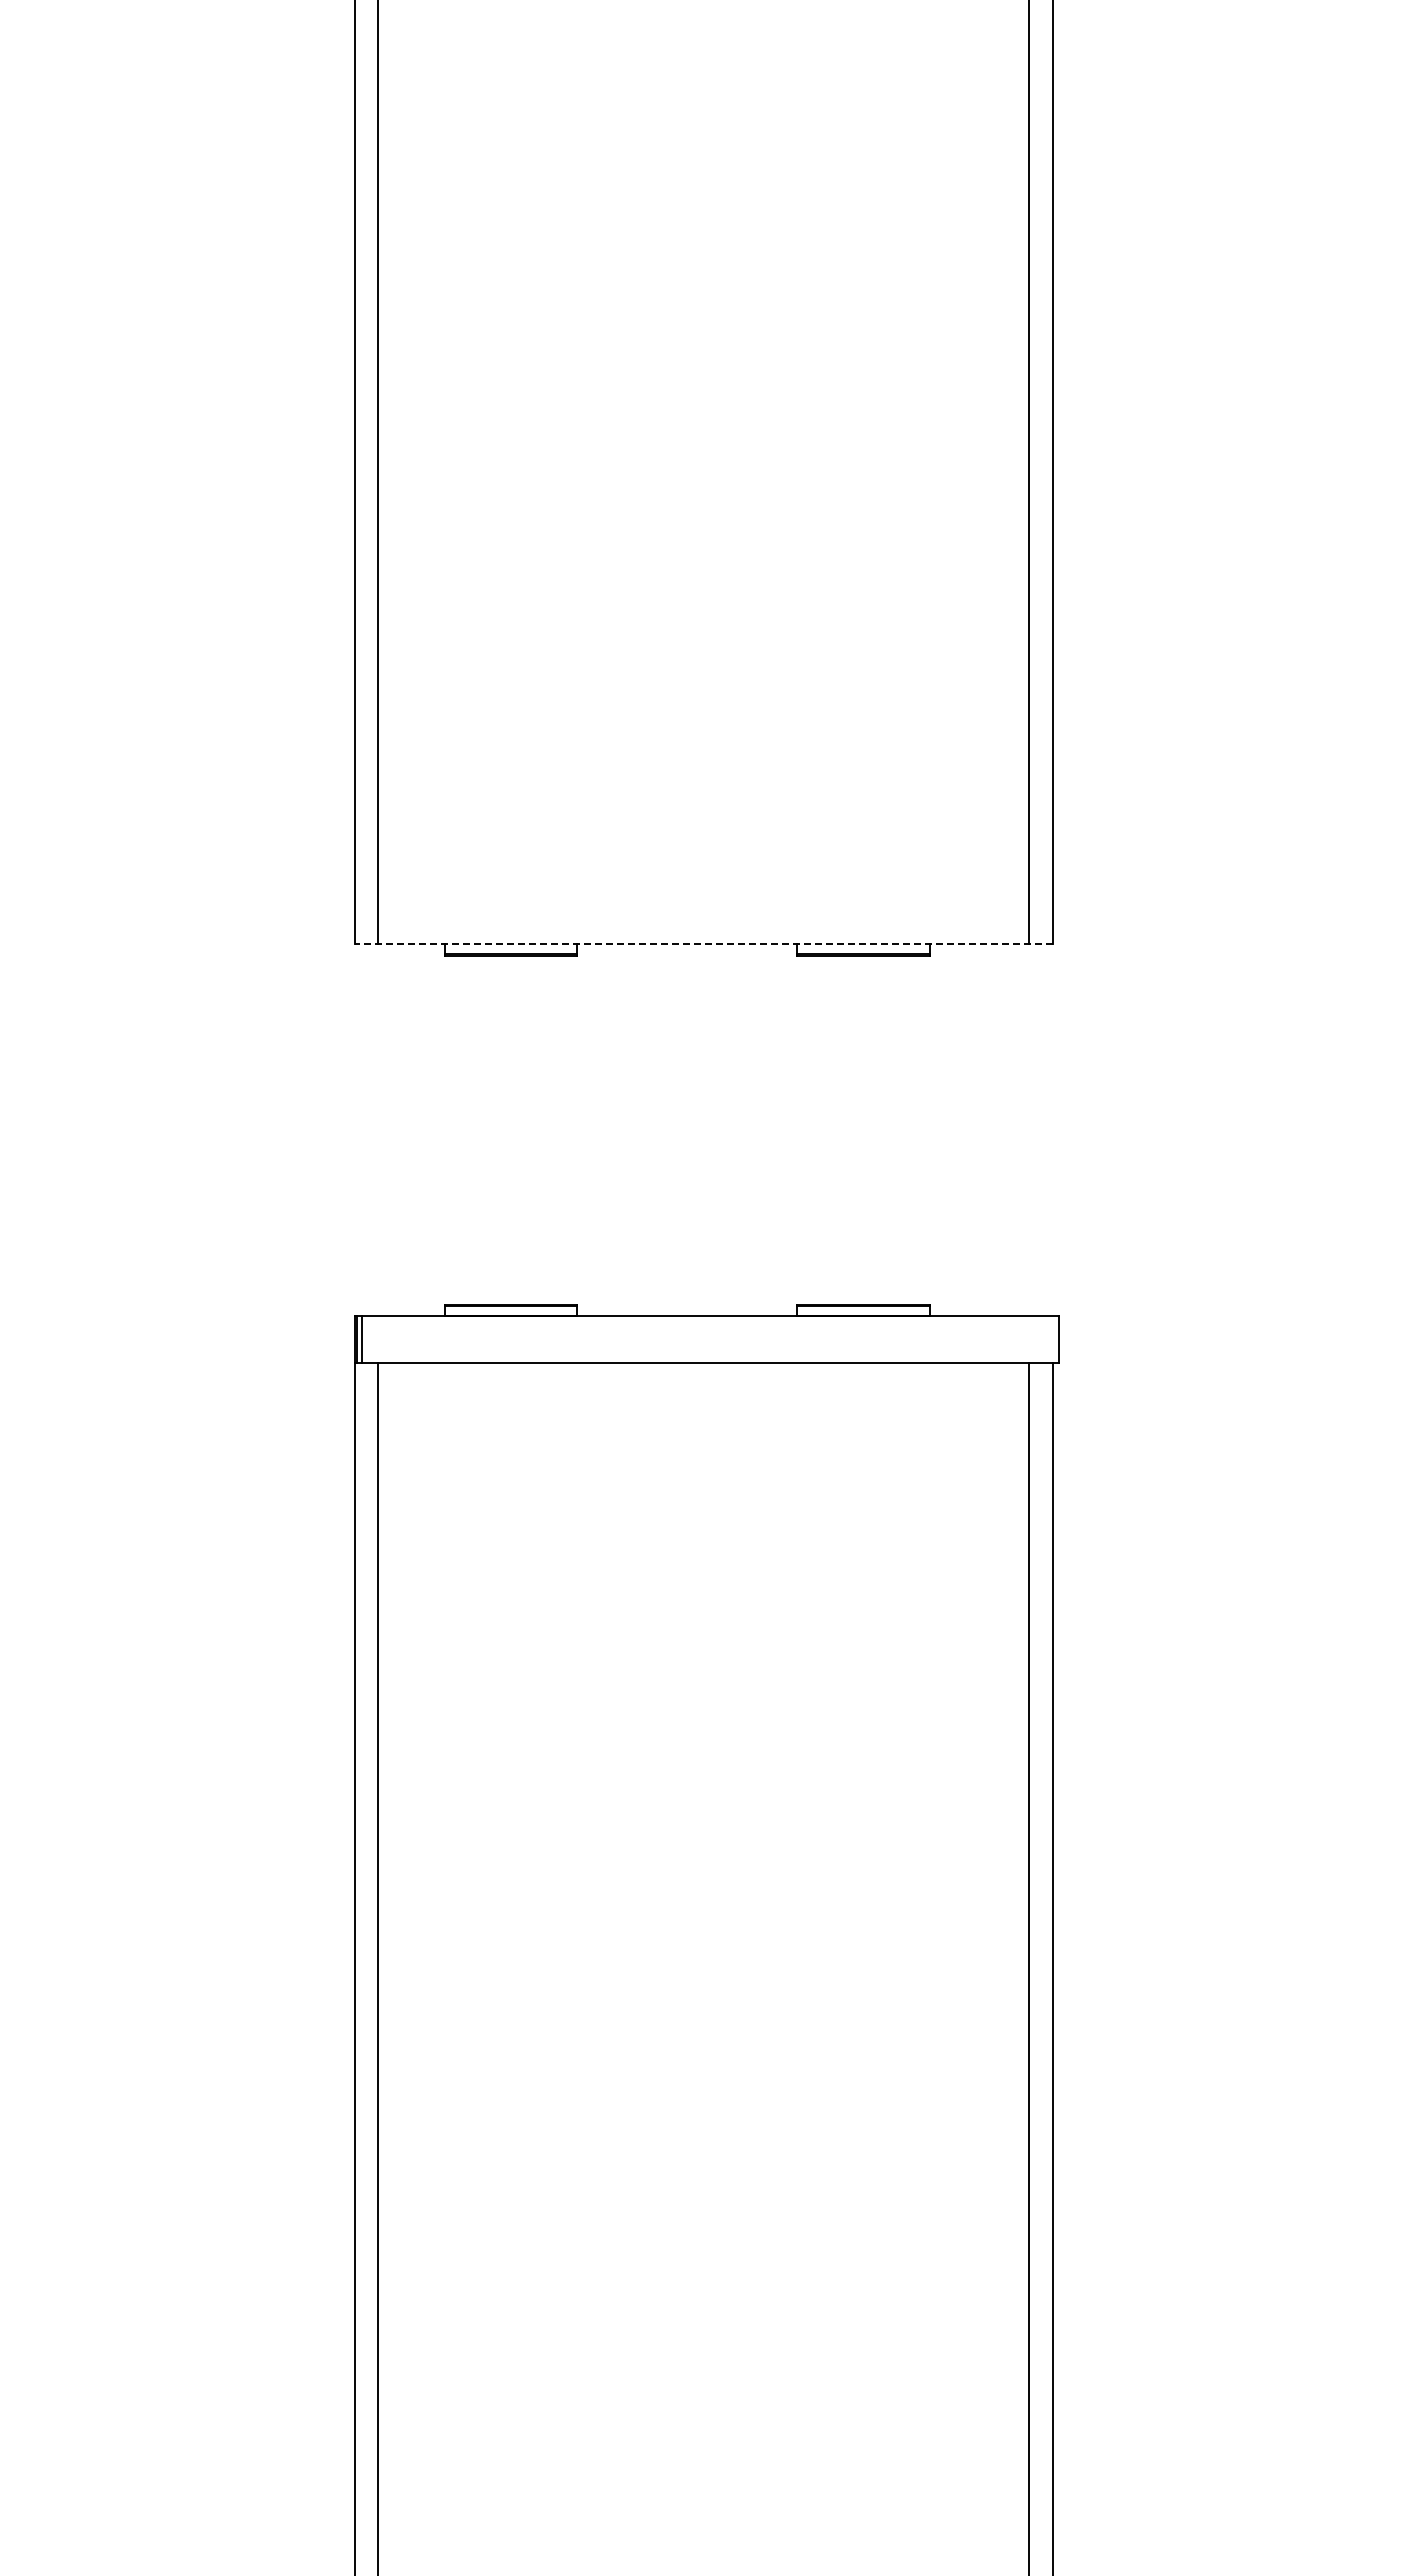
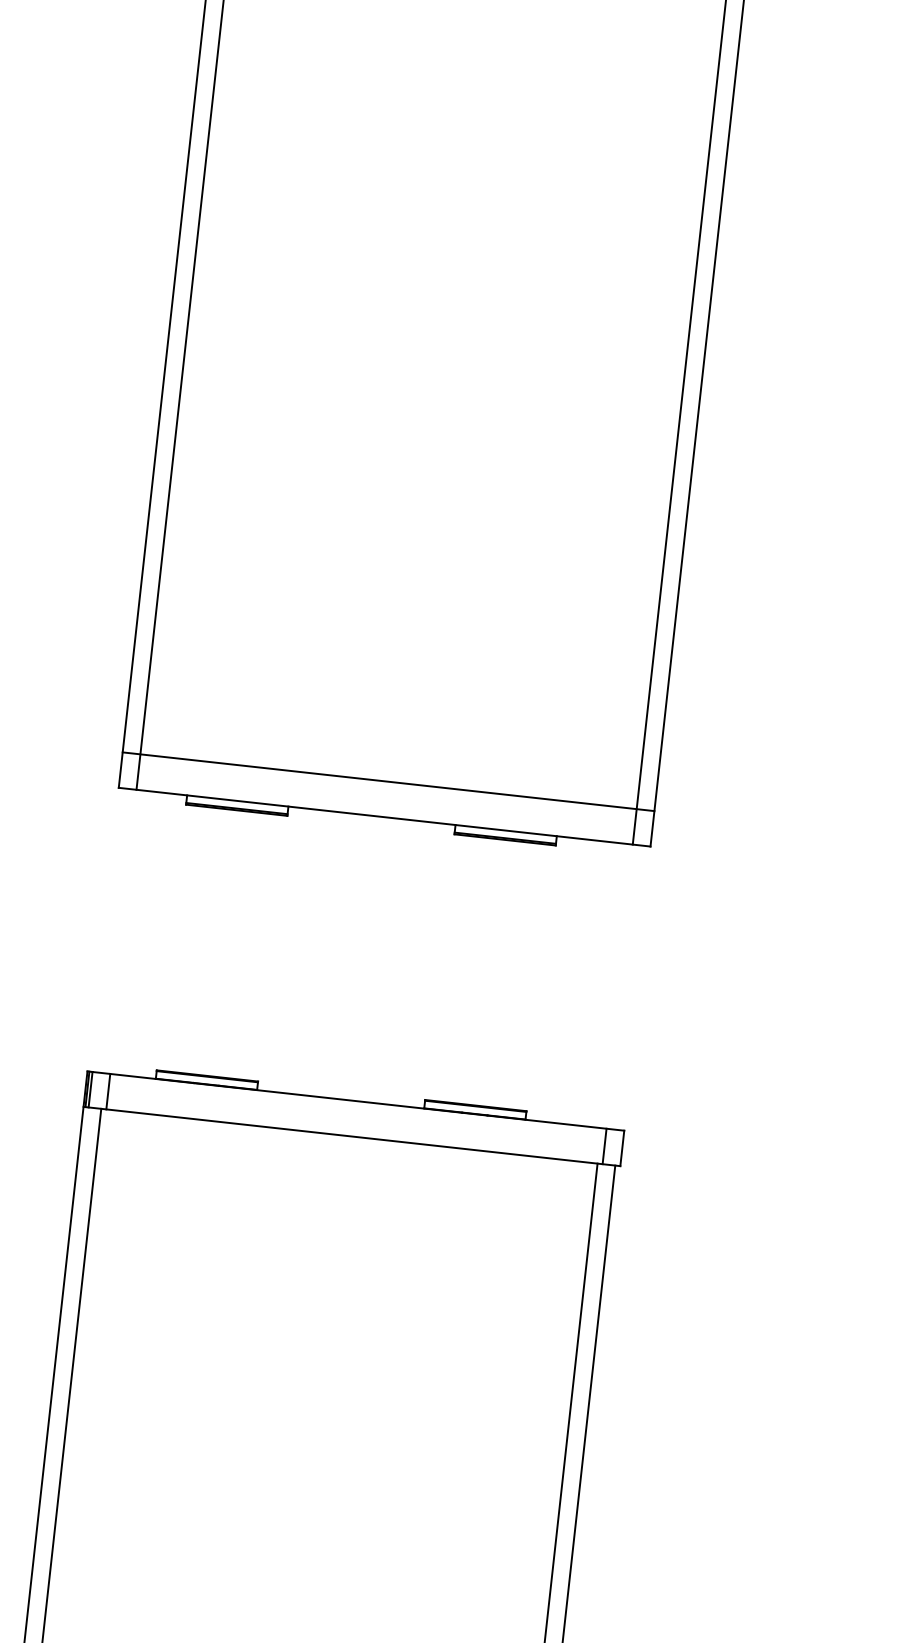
line: (703, 897) -> (388, 781), added
line: (703, 944) -> (384, 817), dashed -> solid
line: (384, 1339) -> (108, 1091), added
line: (1035, 1339) -> (604, 1146), added

